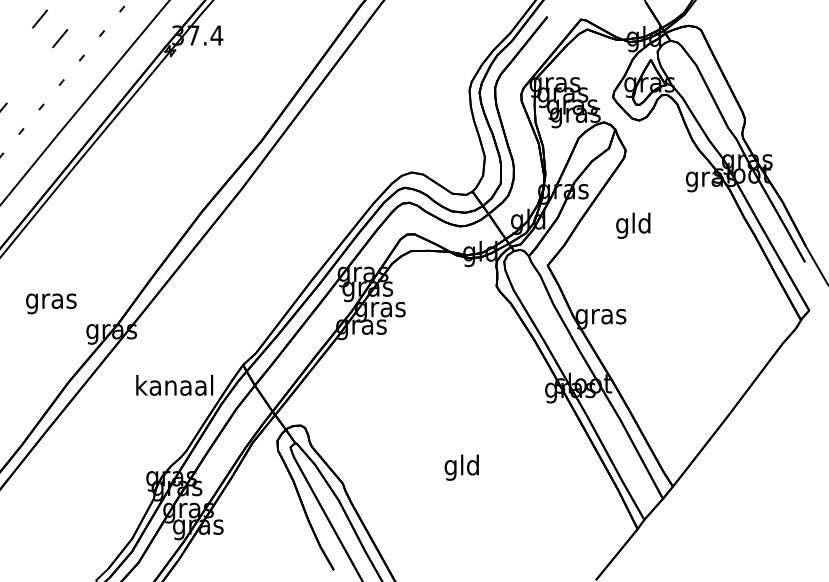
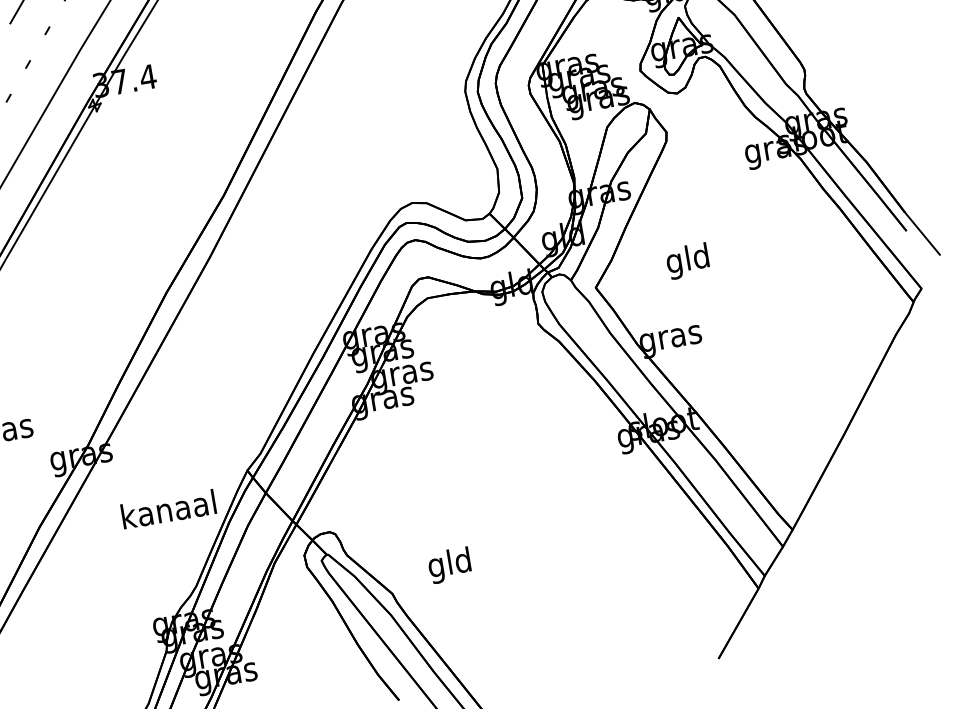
text: (633, 225) -> (688, 260), moved
text: (461, 467) -> (449, 565), moved

